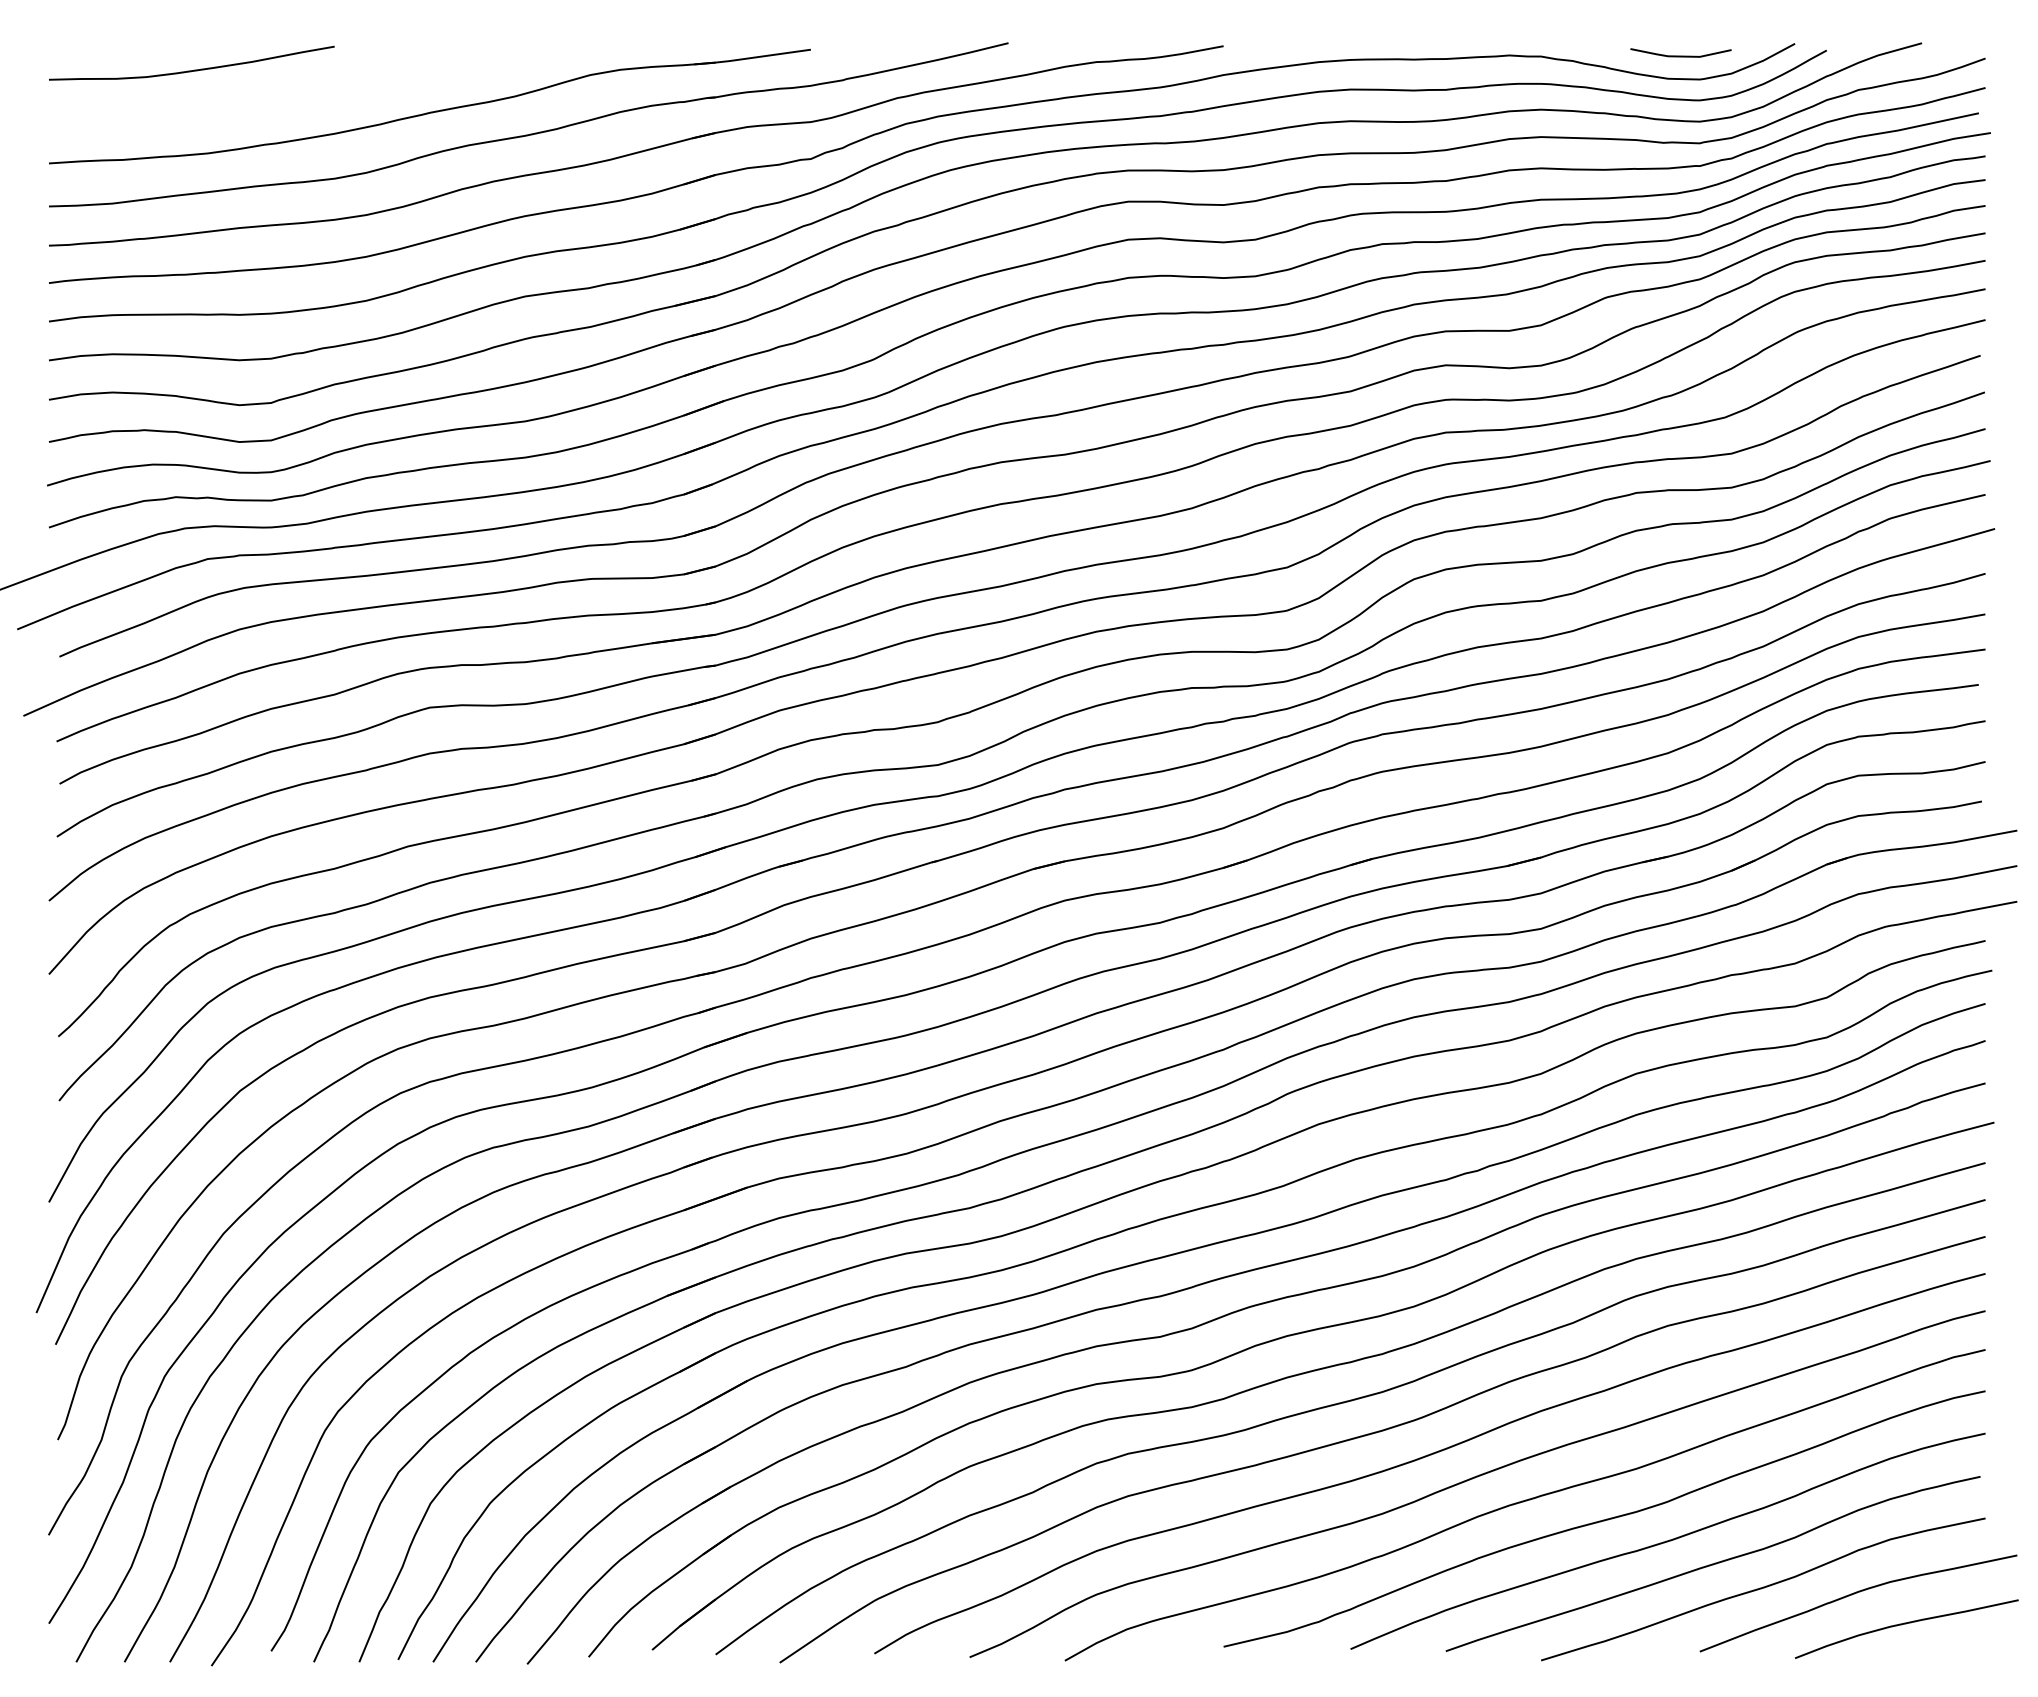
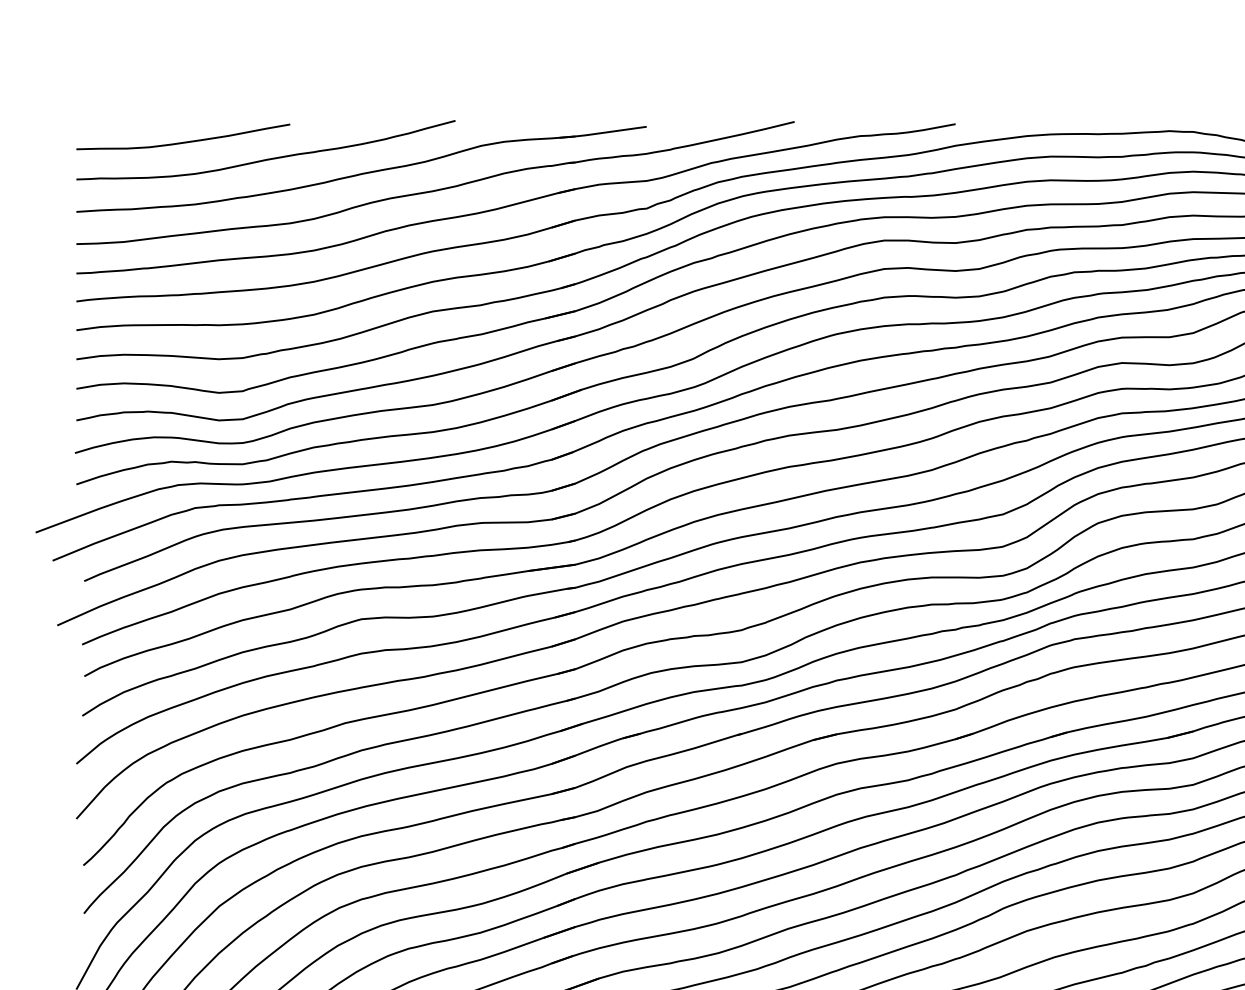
curve: (303, 92) -> (266, 158), added

